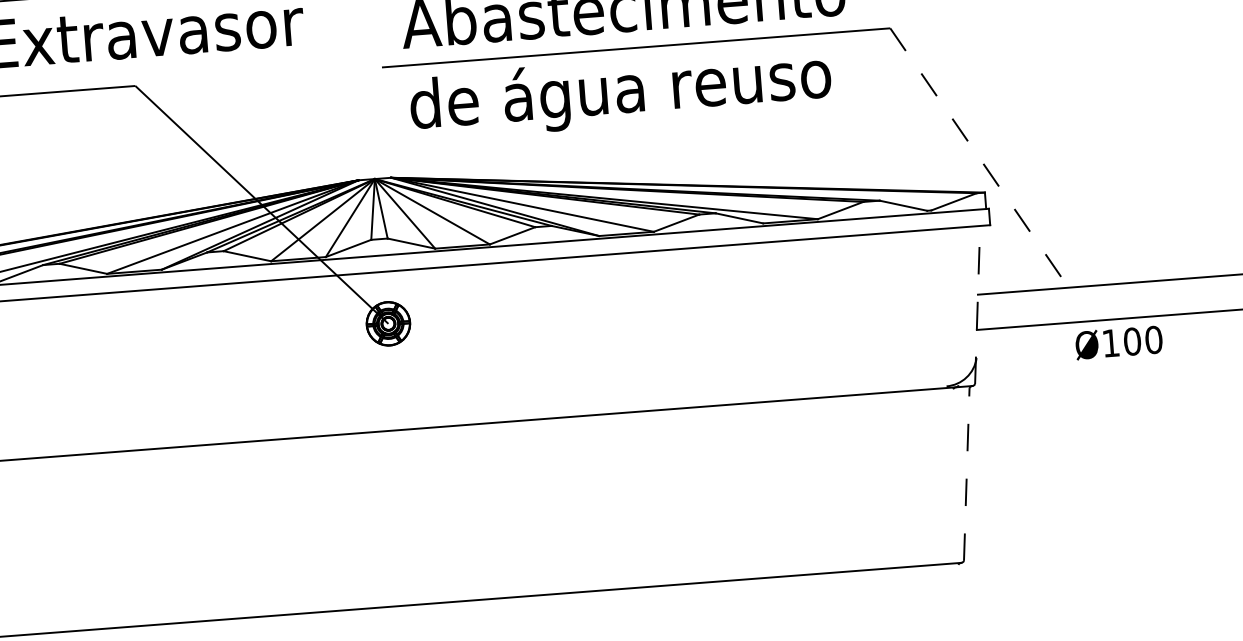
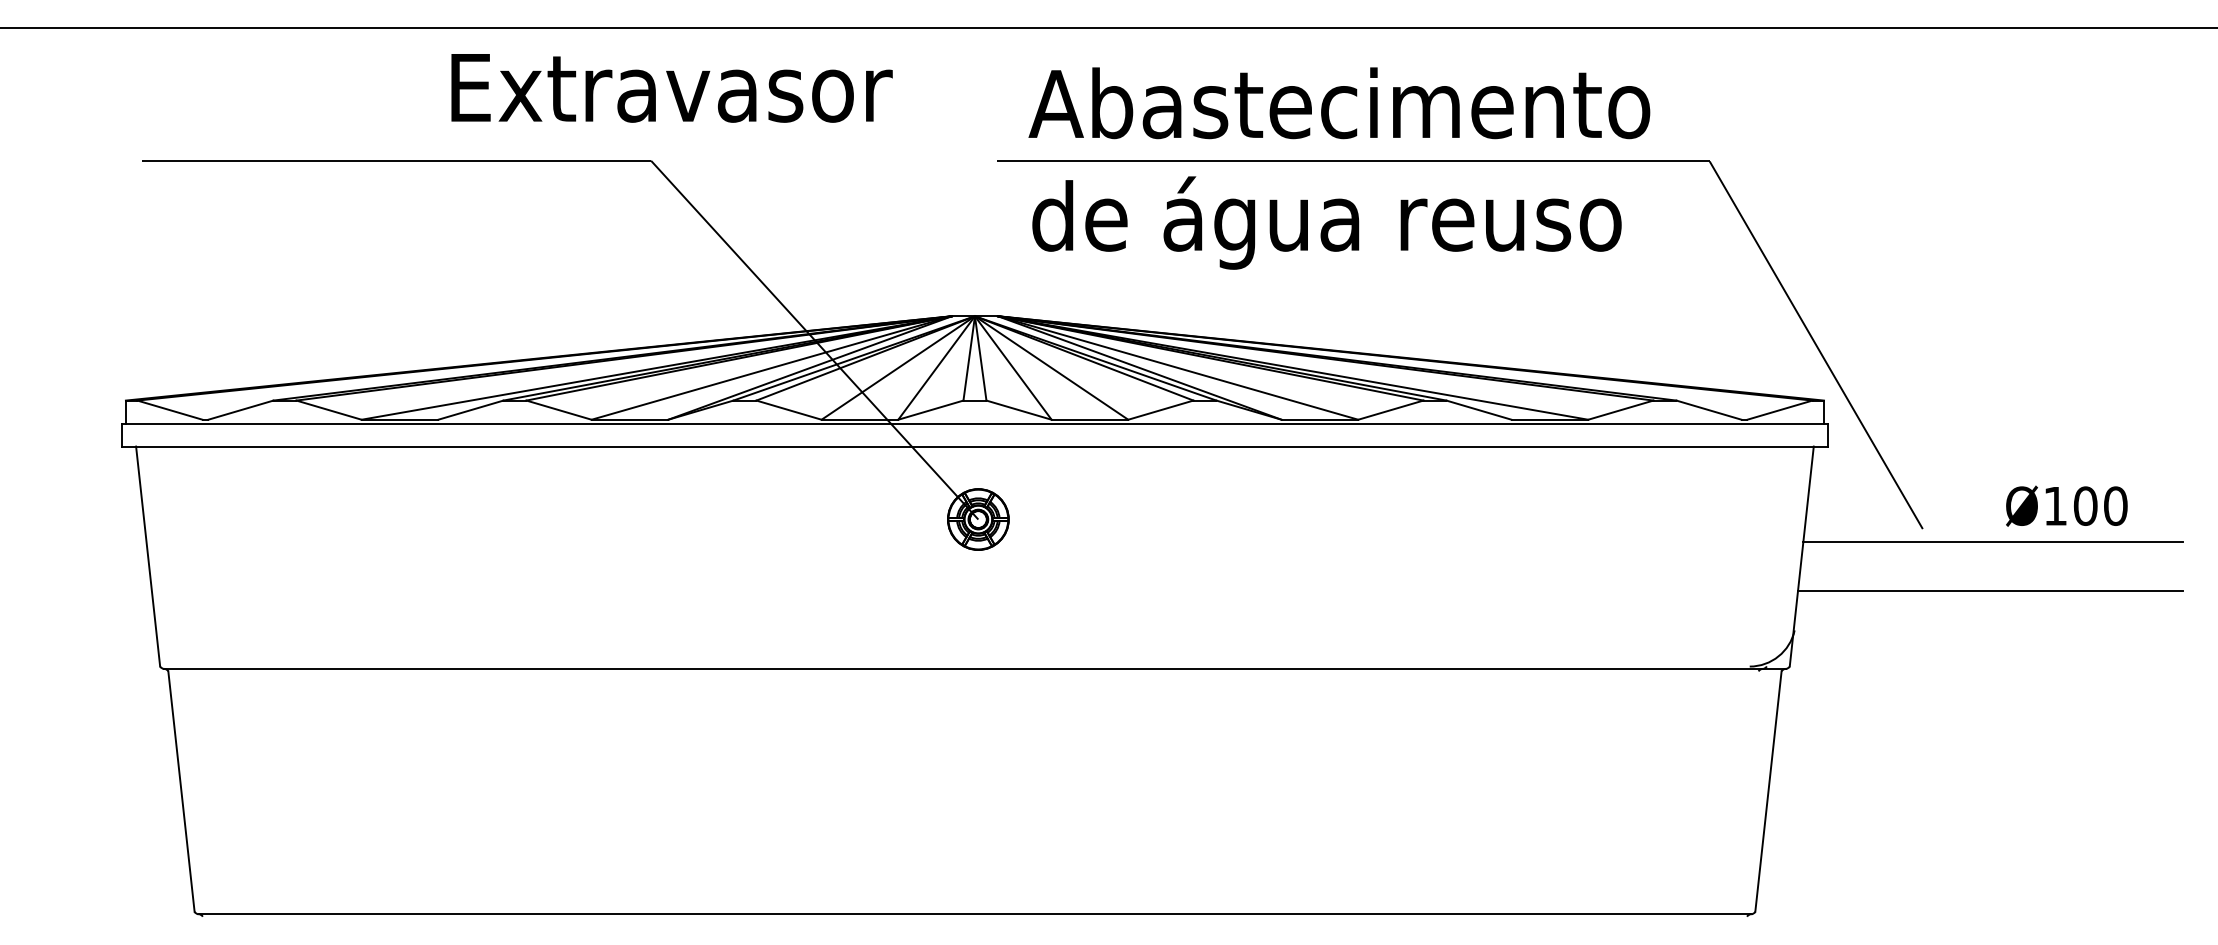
line: (976, 153) -> (1816, 345), dashed -> solid
line: (977, 305) -> (1801, 556), dashed -> solid
text: (1118, 342) -> (2066, 505), moved
line: (966, 474) -> (1768, 791), dashed -> solid

